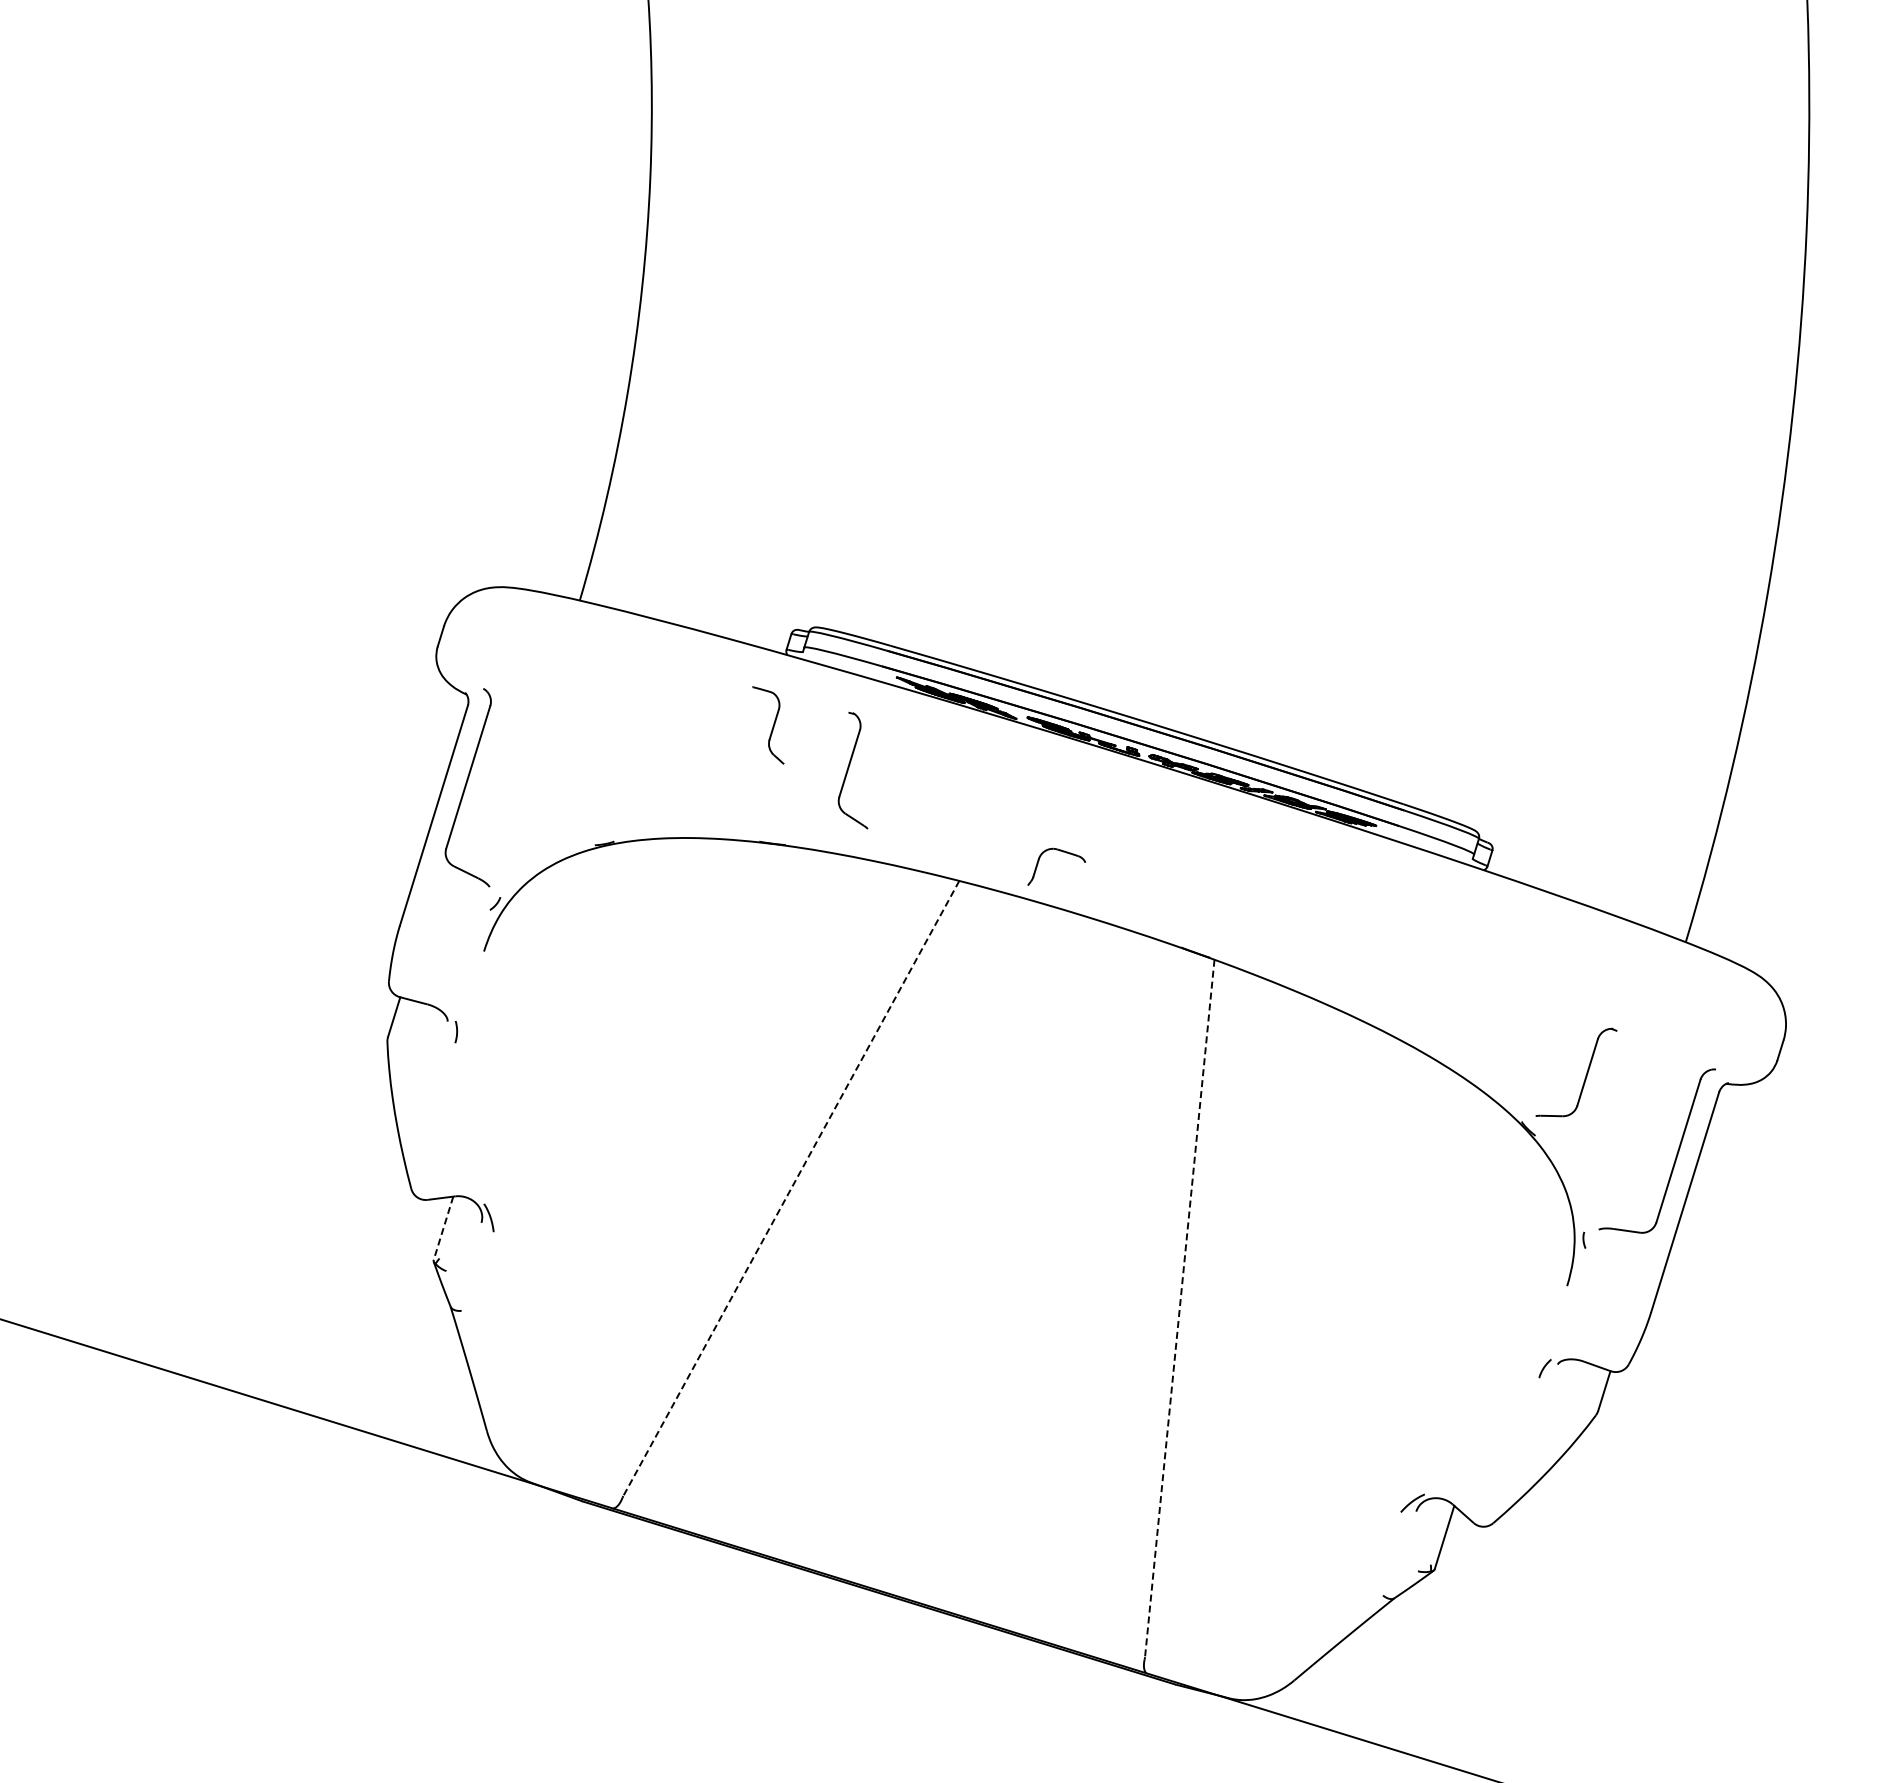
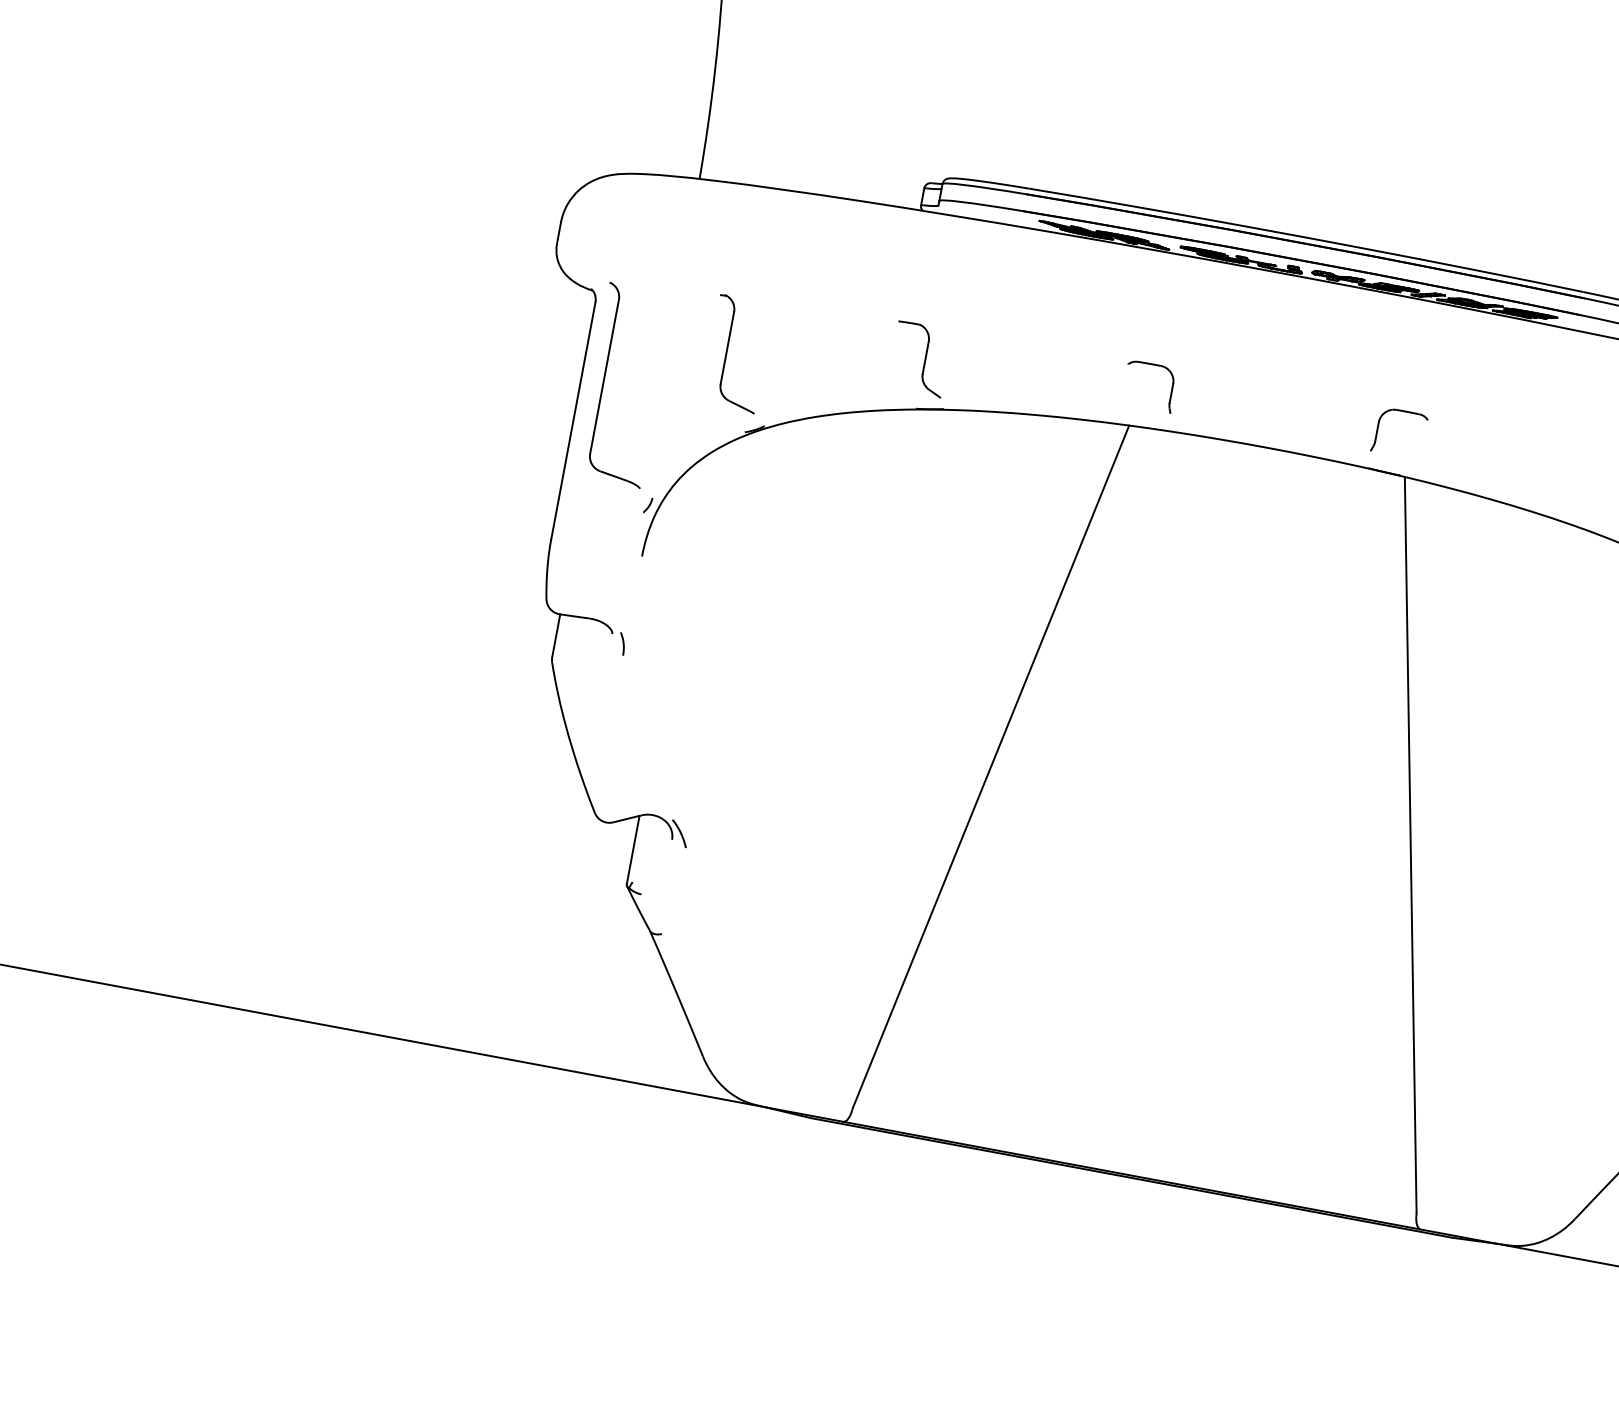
part: (768, 725) -> (919, 359), moved
part: (852, 770) -> (731, 354), moved
part: (1059, 851) -> (1399, 411), moved
part: (1002, 852) -> (1170, 390), added
line: (791, 1188) -> (991, 766), dashed -> solid
line: (443, 1228) -> (633, 850), dashed -> solid
line: (1179, 1308) -> (1410, 844), dashed -> solid

